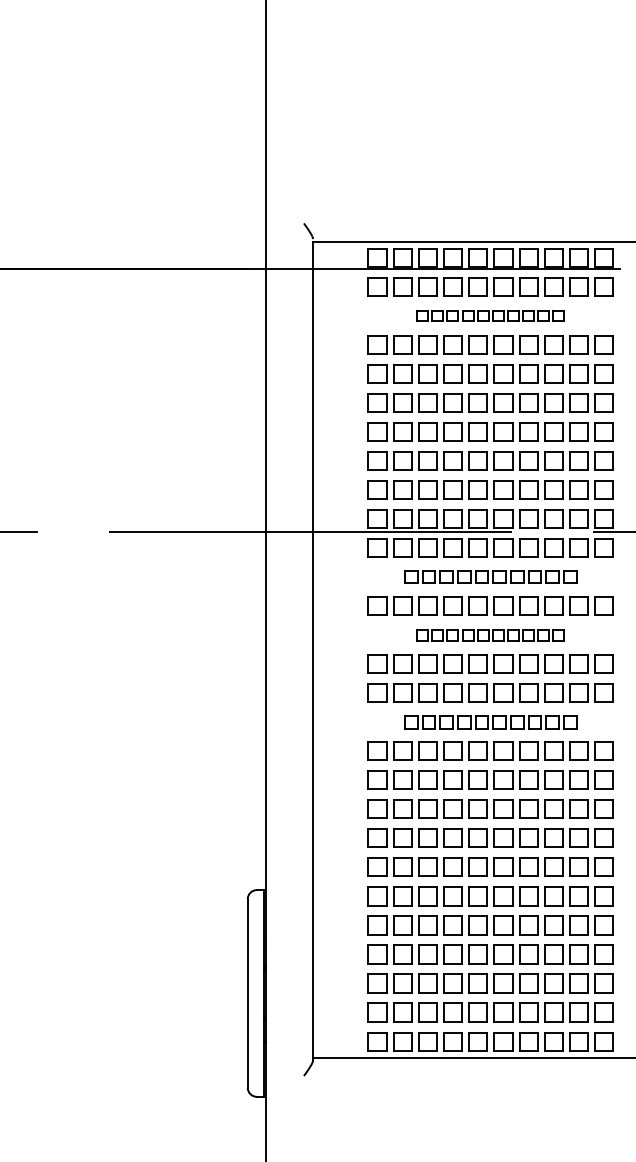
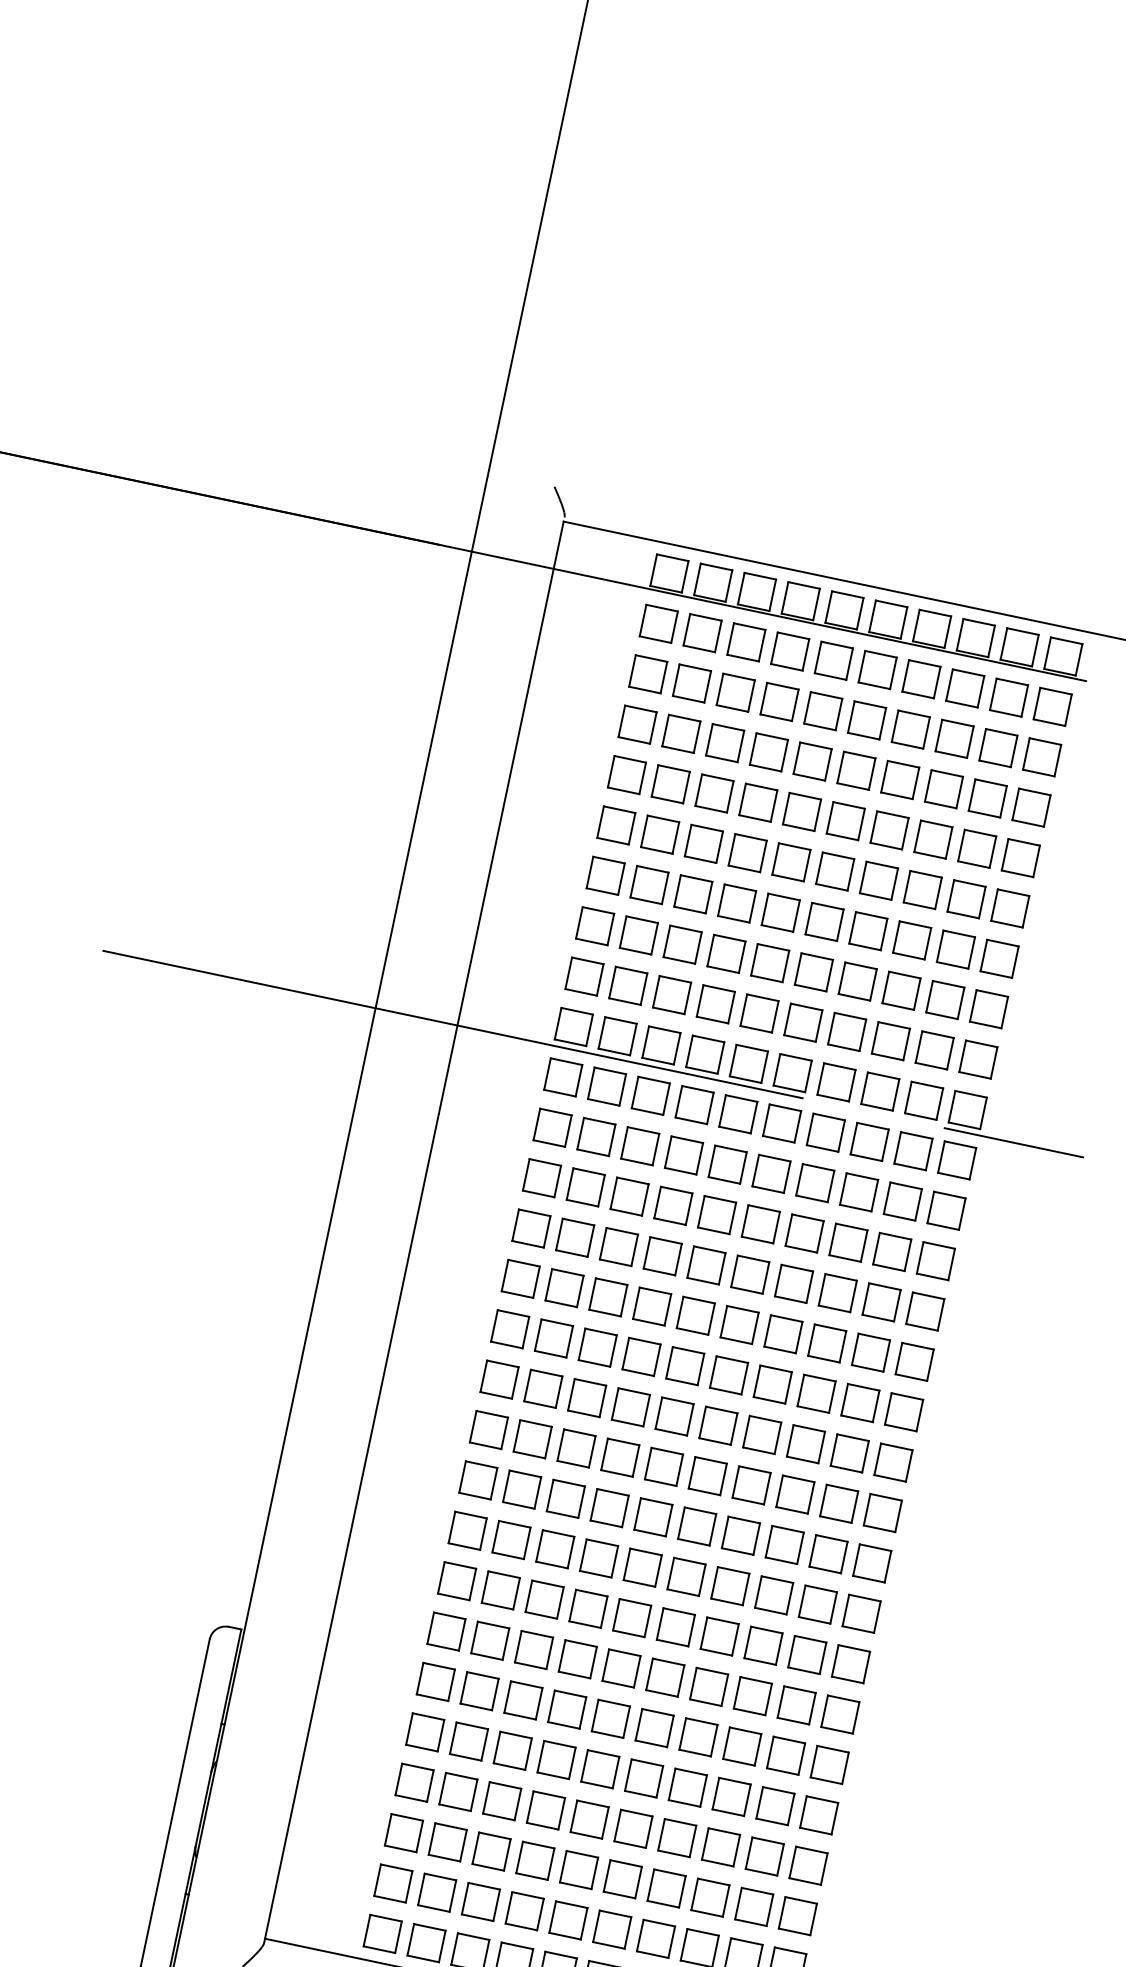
part: (490, 315) -> (844, 714), size x1.67
part: (490, 576) -> (749, 1167), size x1.43
part: (490, 634) -> (727, 1268), size x1.67
part: (490, 721) -> (696, 1419), size x1.43

